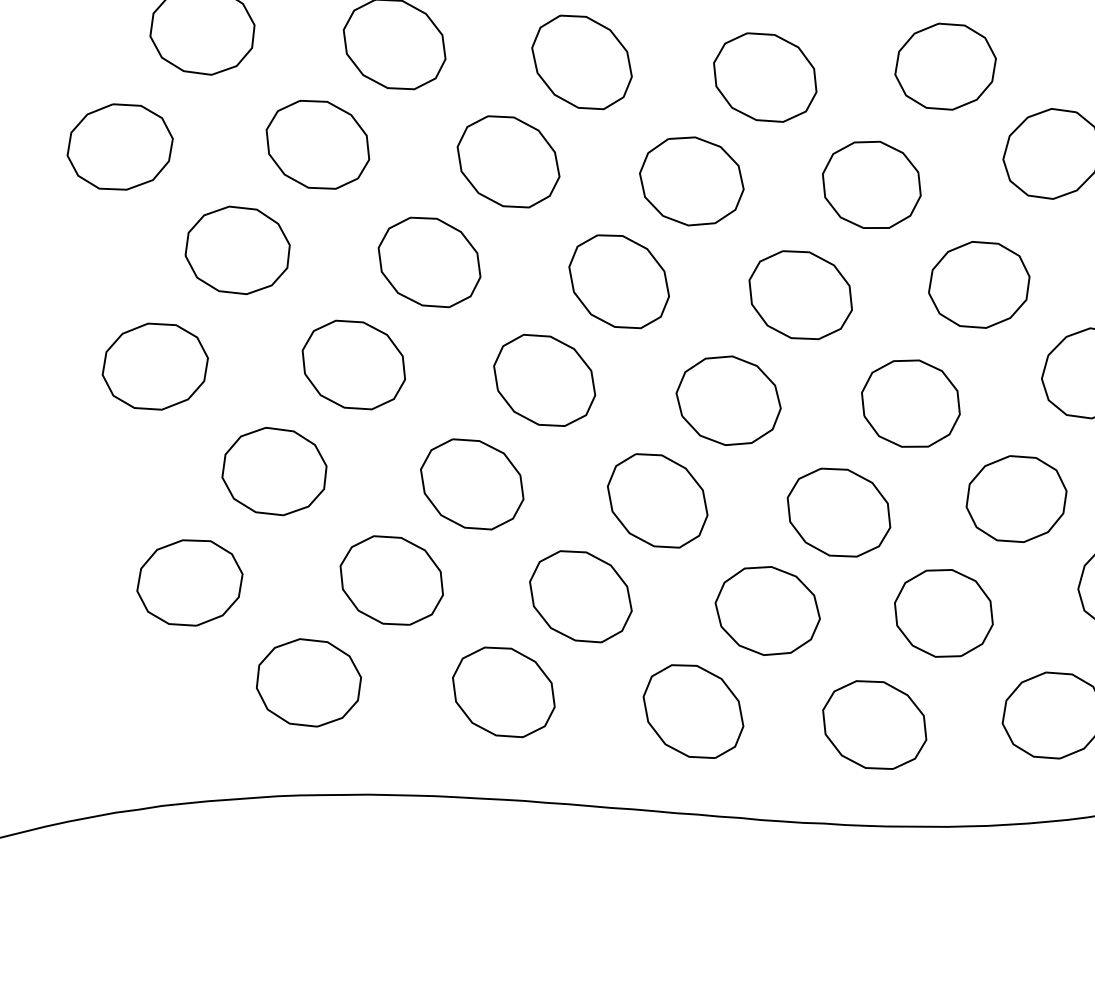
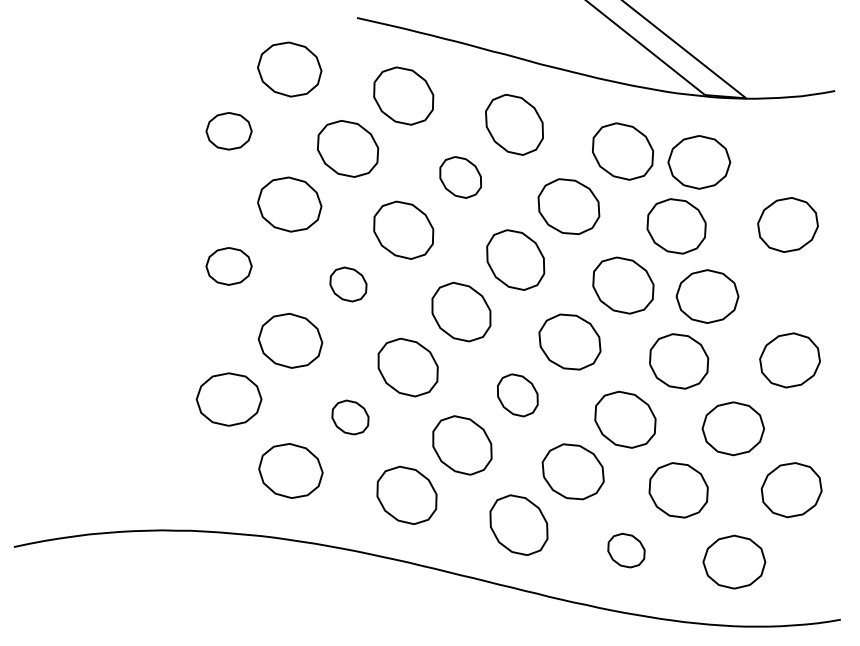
part: (945, 66) -> (699, 162), moved
part: (119, 147) -> (228, 131), size x0.7
part: (508, 161) -> (460, 177), size x0.7
part: (979, 284) -> (707, 296), moved
part: (353, 364) -> (348, 284), size x0.6
part: (154, 366) -> (228, 266), size x0.7
part: (657, 501) -> (517, 395), size x0.7
part: (391, 580) -> (350, 417), size x0.6
part: (874, 724) -> (626, 550), size x0.6

